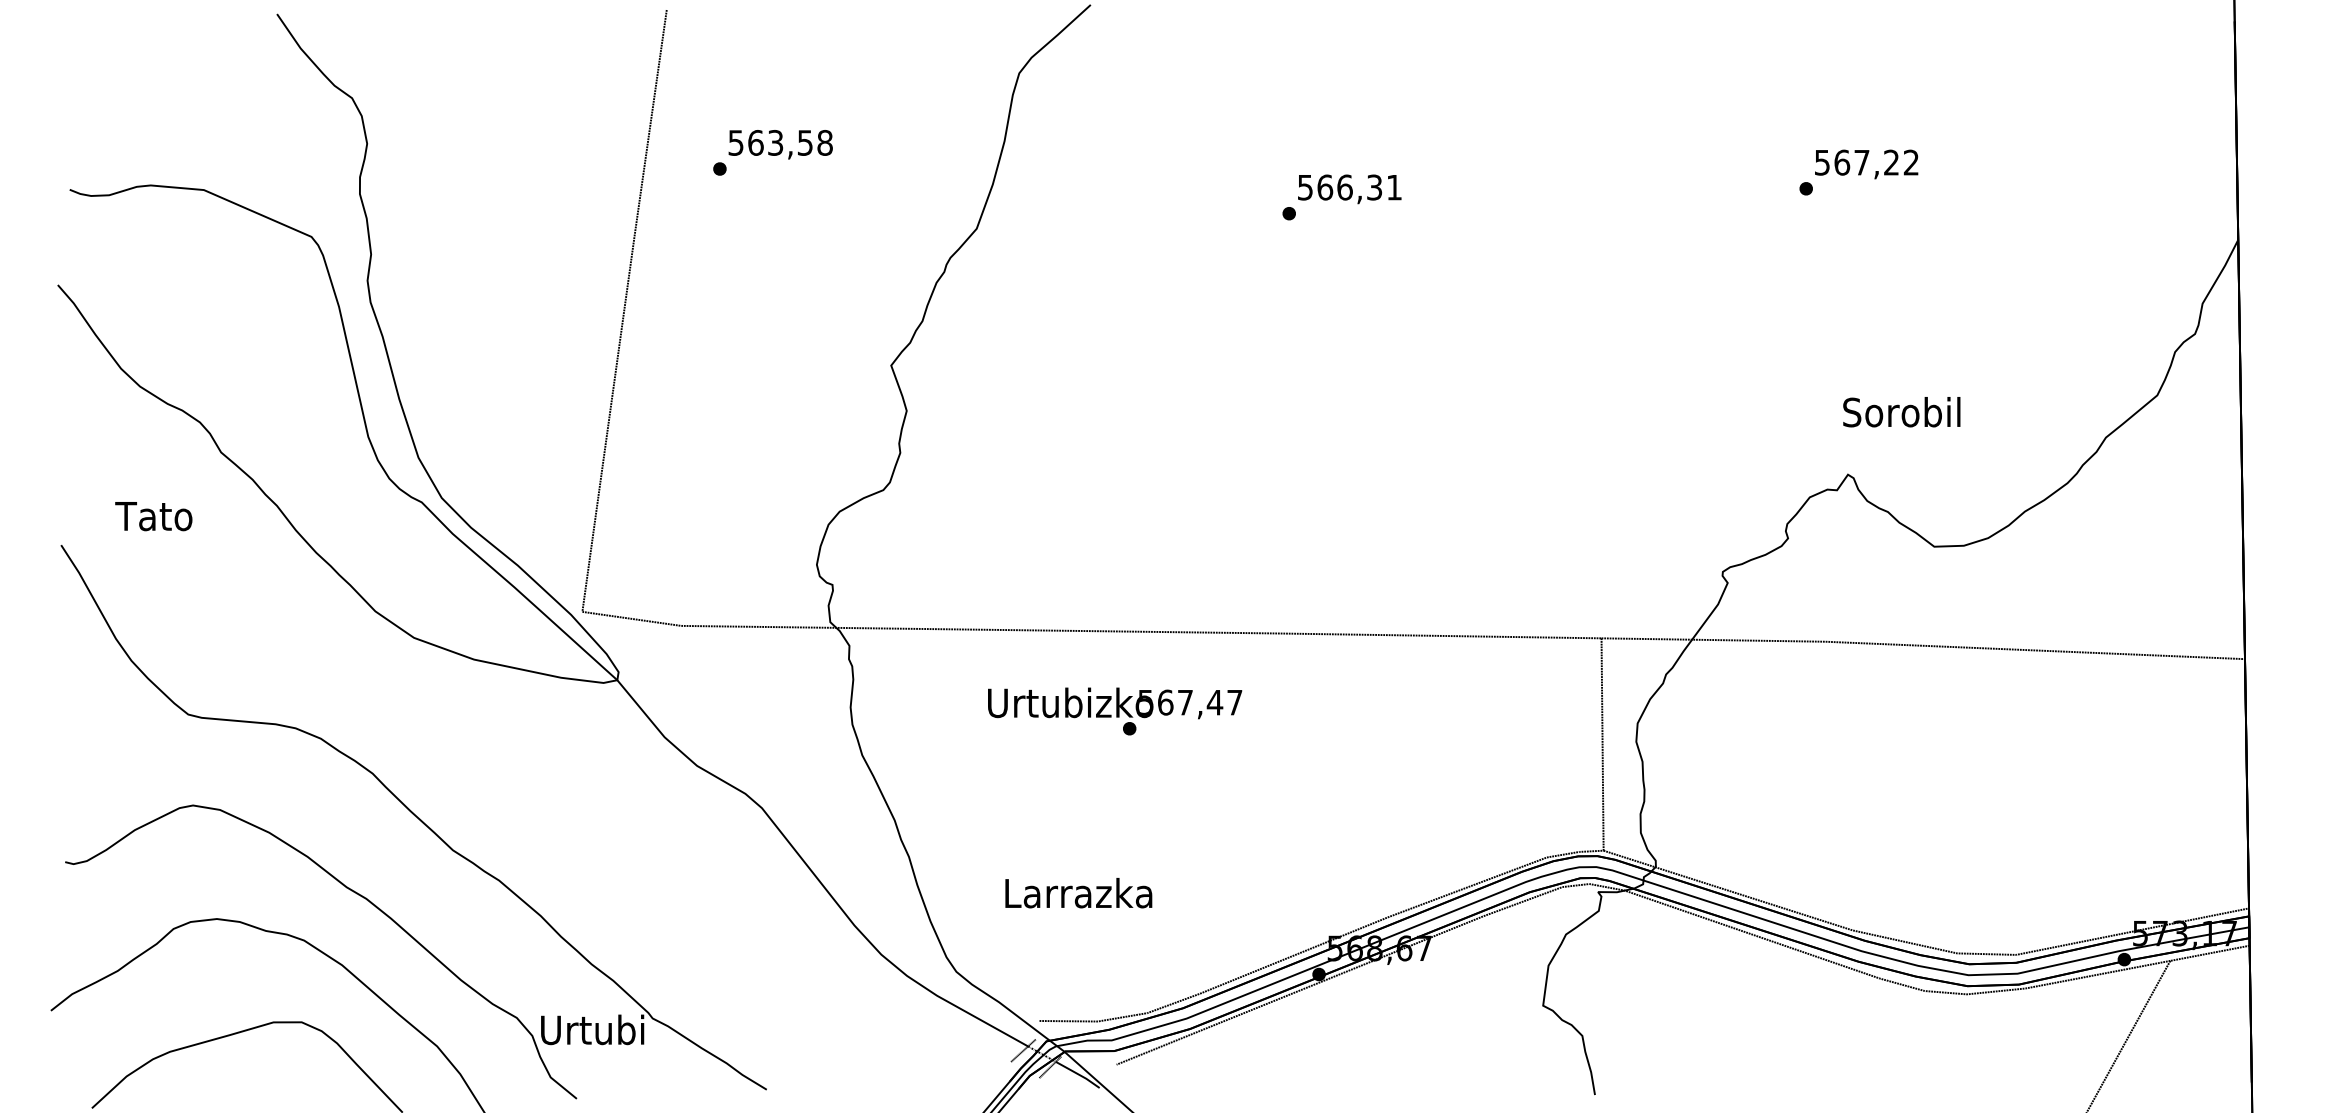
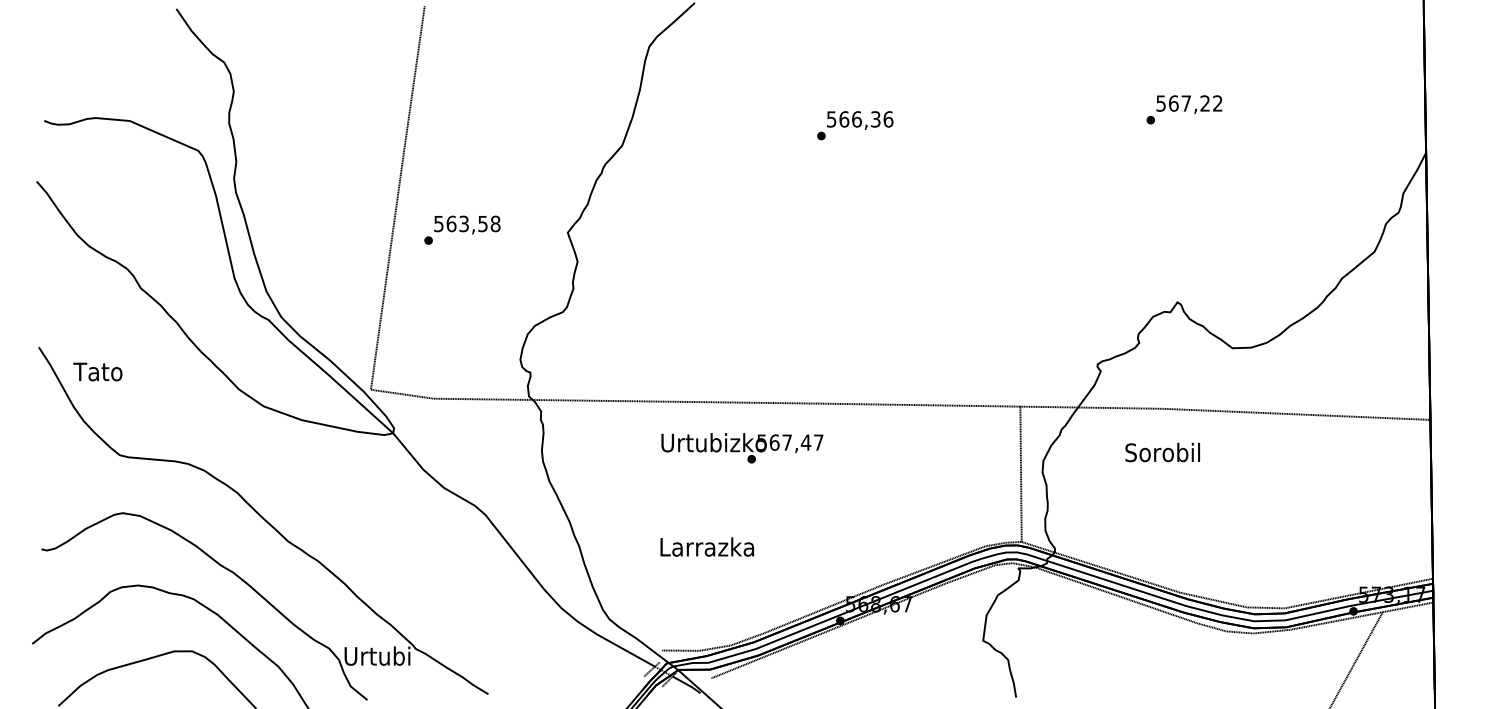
text: (773, 151) -> (462, 229), moved
text: (1394, 187) -> (888, 119), 566,31 -> 566,36
text: (1901, 412) -> (1162, 452), moved
text: (153, 515) -> (97, 371), moved
text: (1115, 711) -> (742, 448), moved
text: (1079, 892) -> (707, 546), moved

